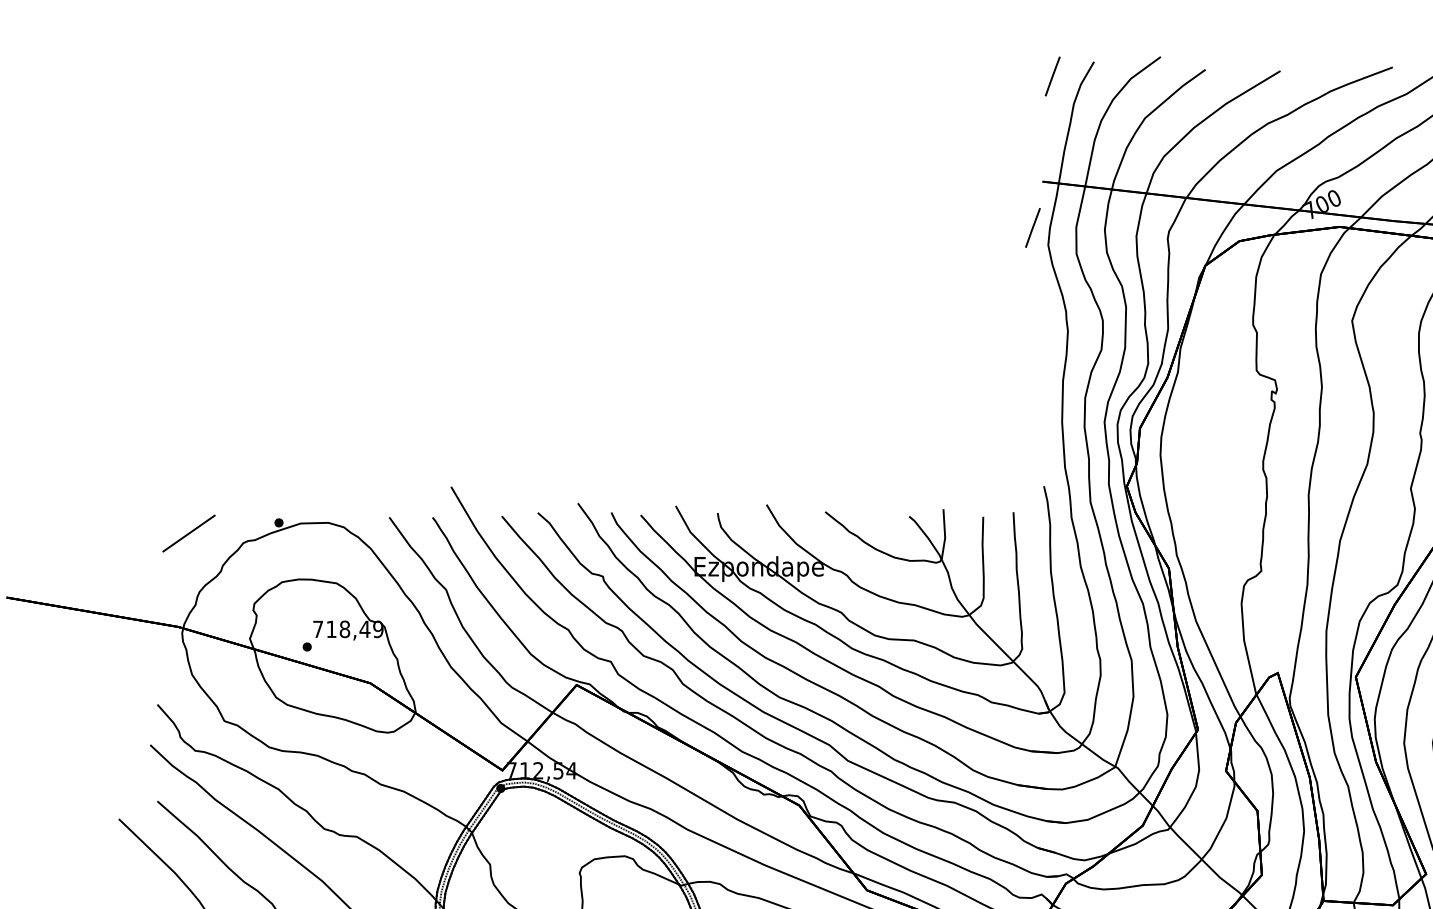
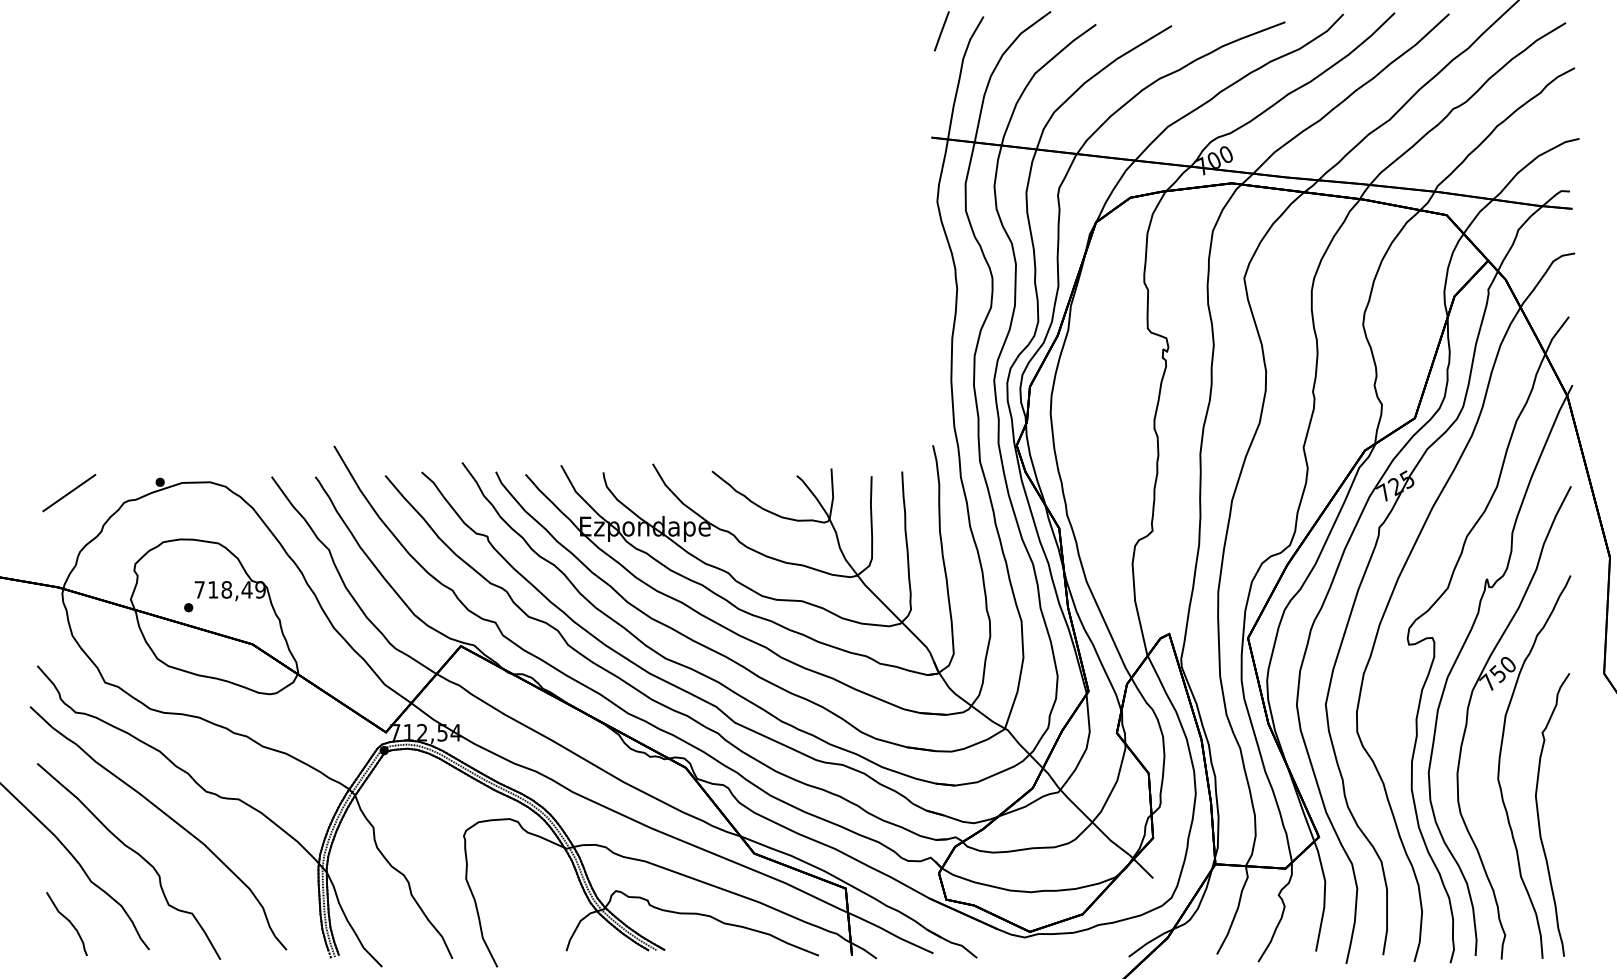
line: (1032, 228) -> (921, 184), removed

